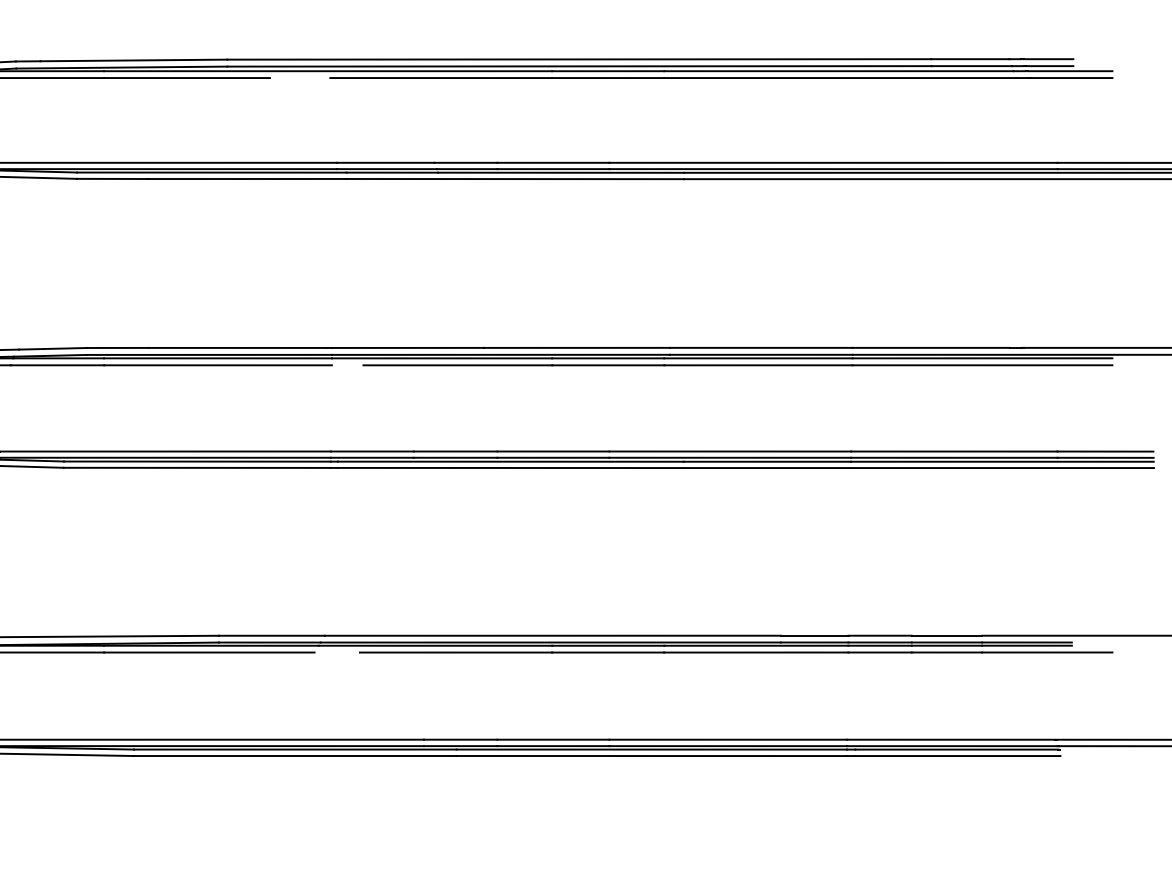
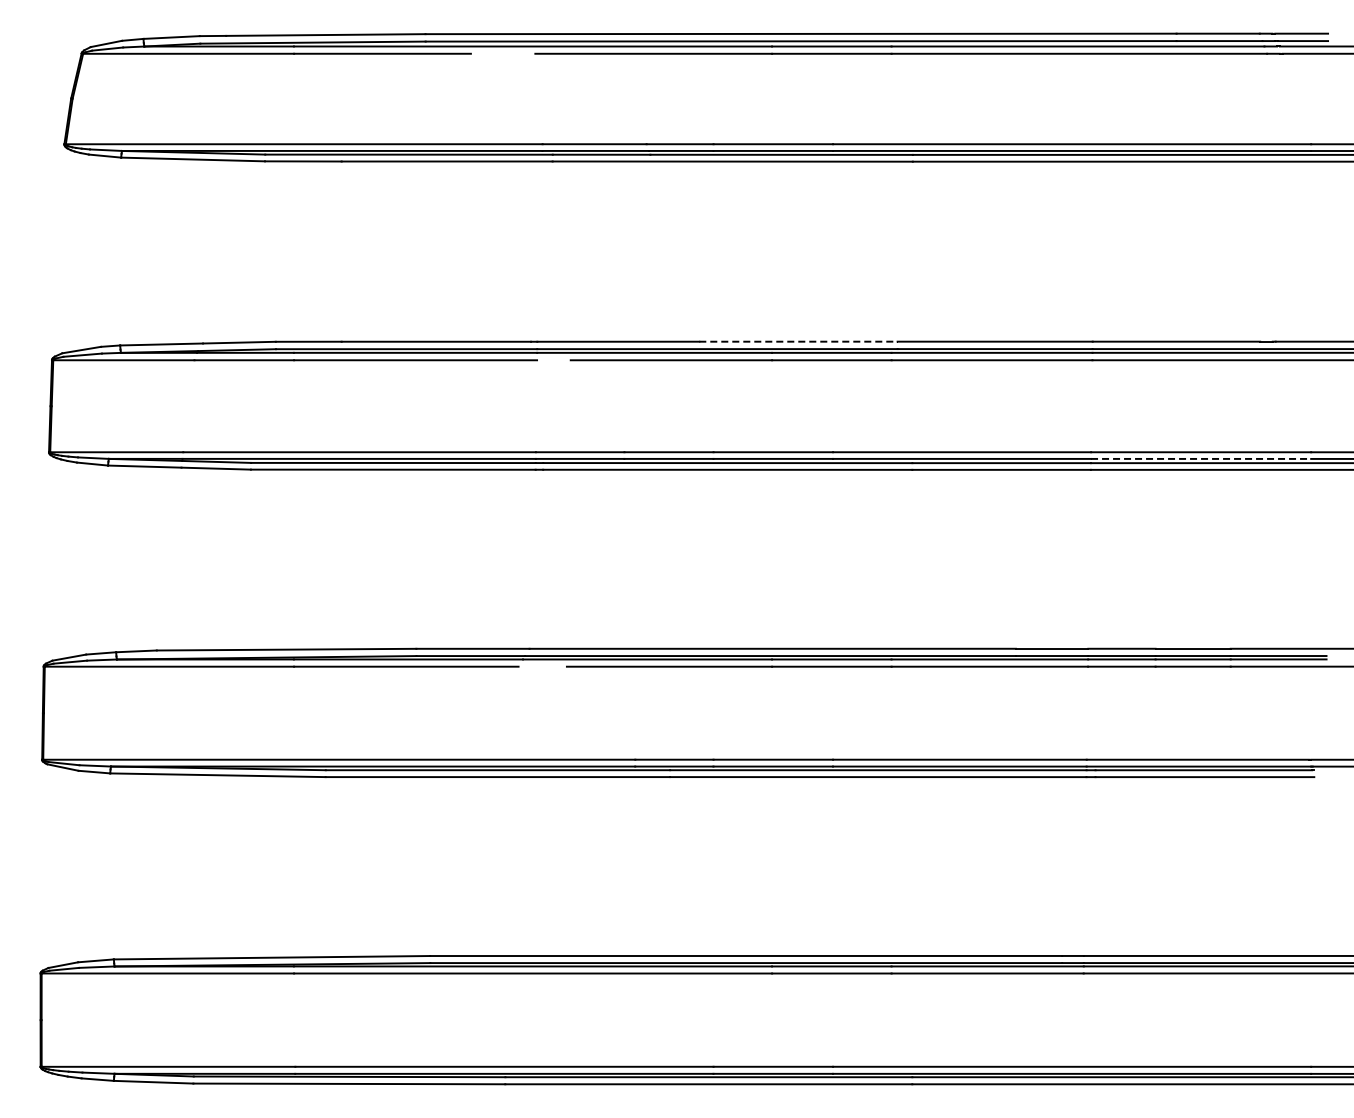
line: (576, 347) -> (798, 341), solid -> dashed
line: (954, 457) -> (1201, 458), solid -> dashed

